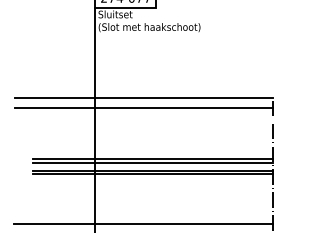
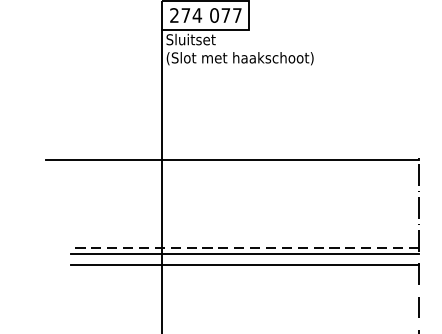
line: (143, 108) -> (231, 175), removed
line: (152, 158) -> (244, 247), solid -> dashed
line: (152, 174) -> (244, 270), removed

